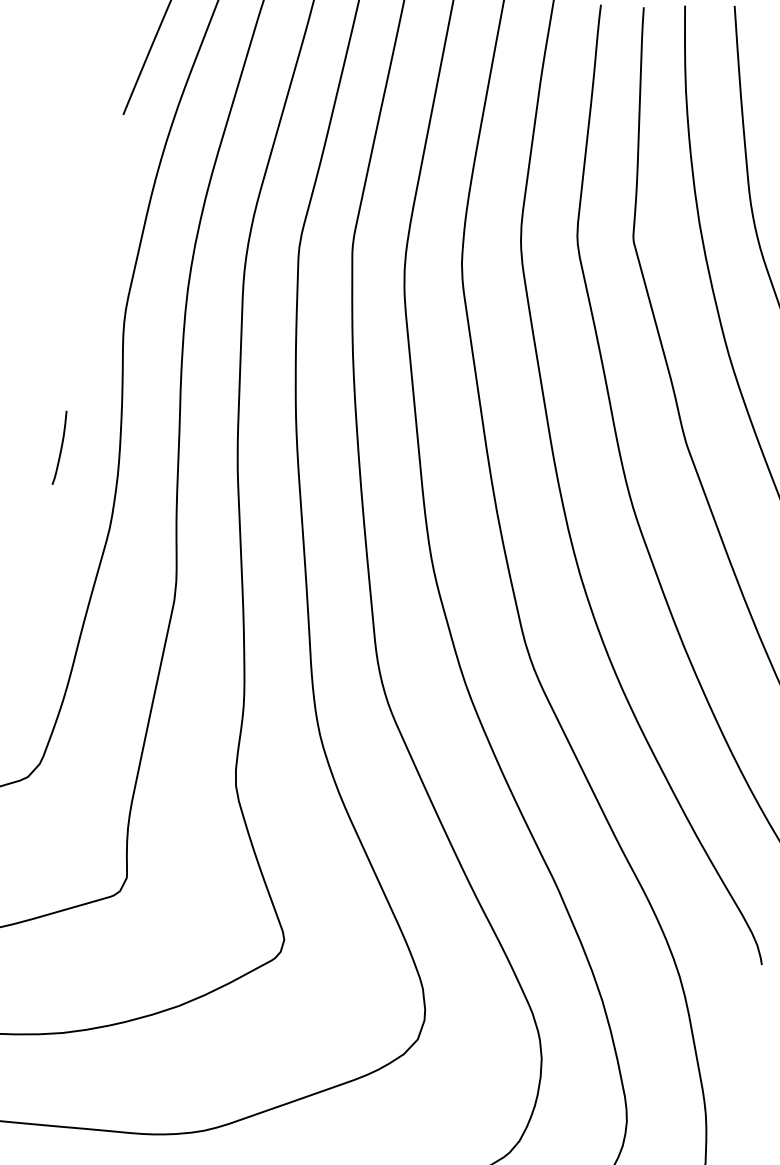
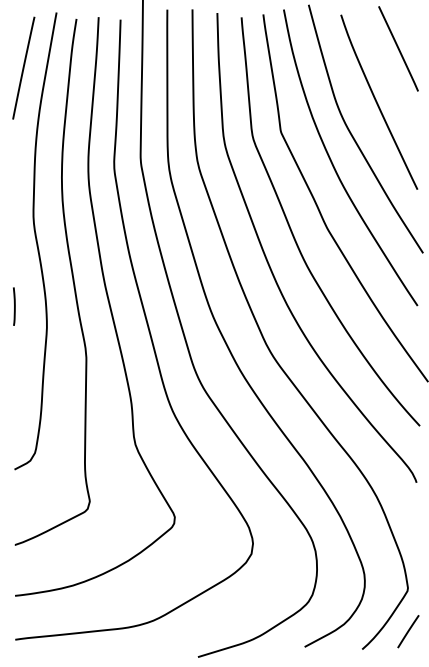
line: (60, 447) -> (14, 306), moved

